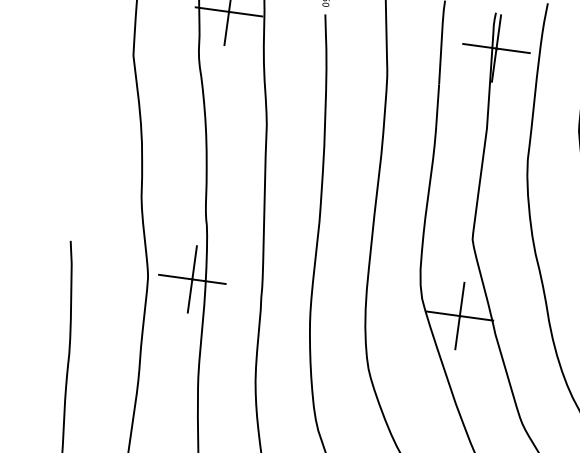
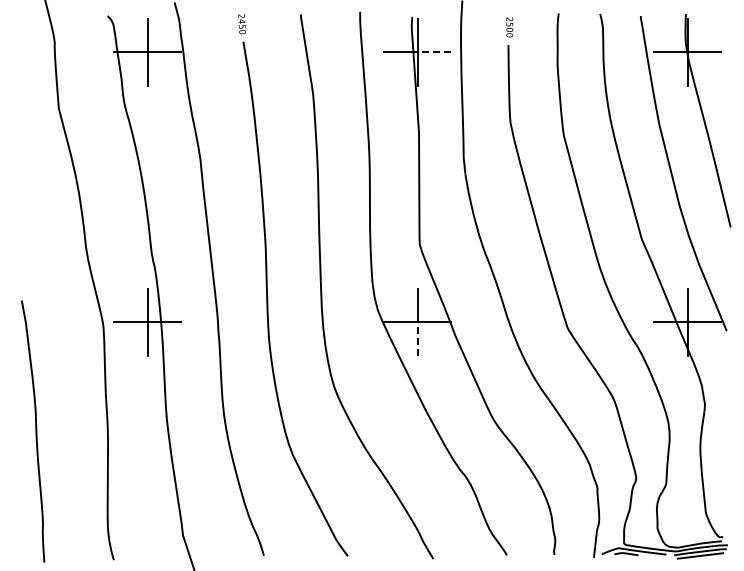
line: (513, 51) -> (434, 52), solid -> dashed
line: (457, 333) -> (417, 339), solid -> dashed

